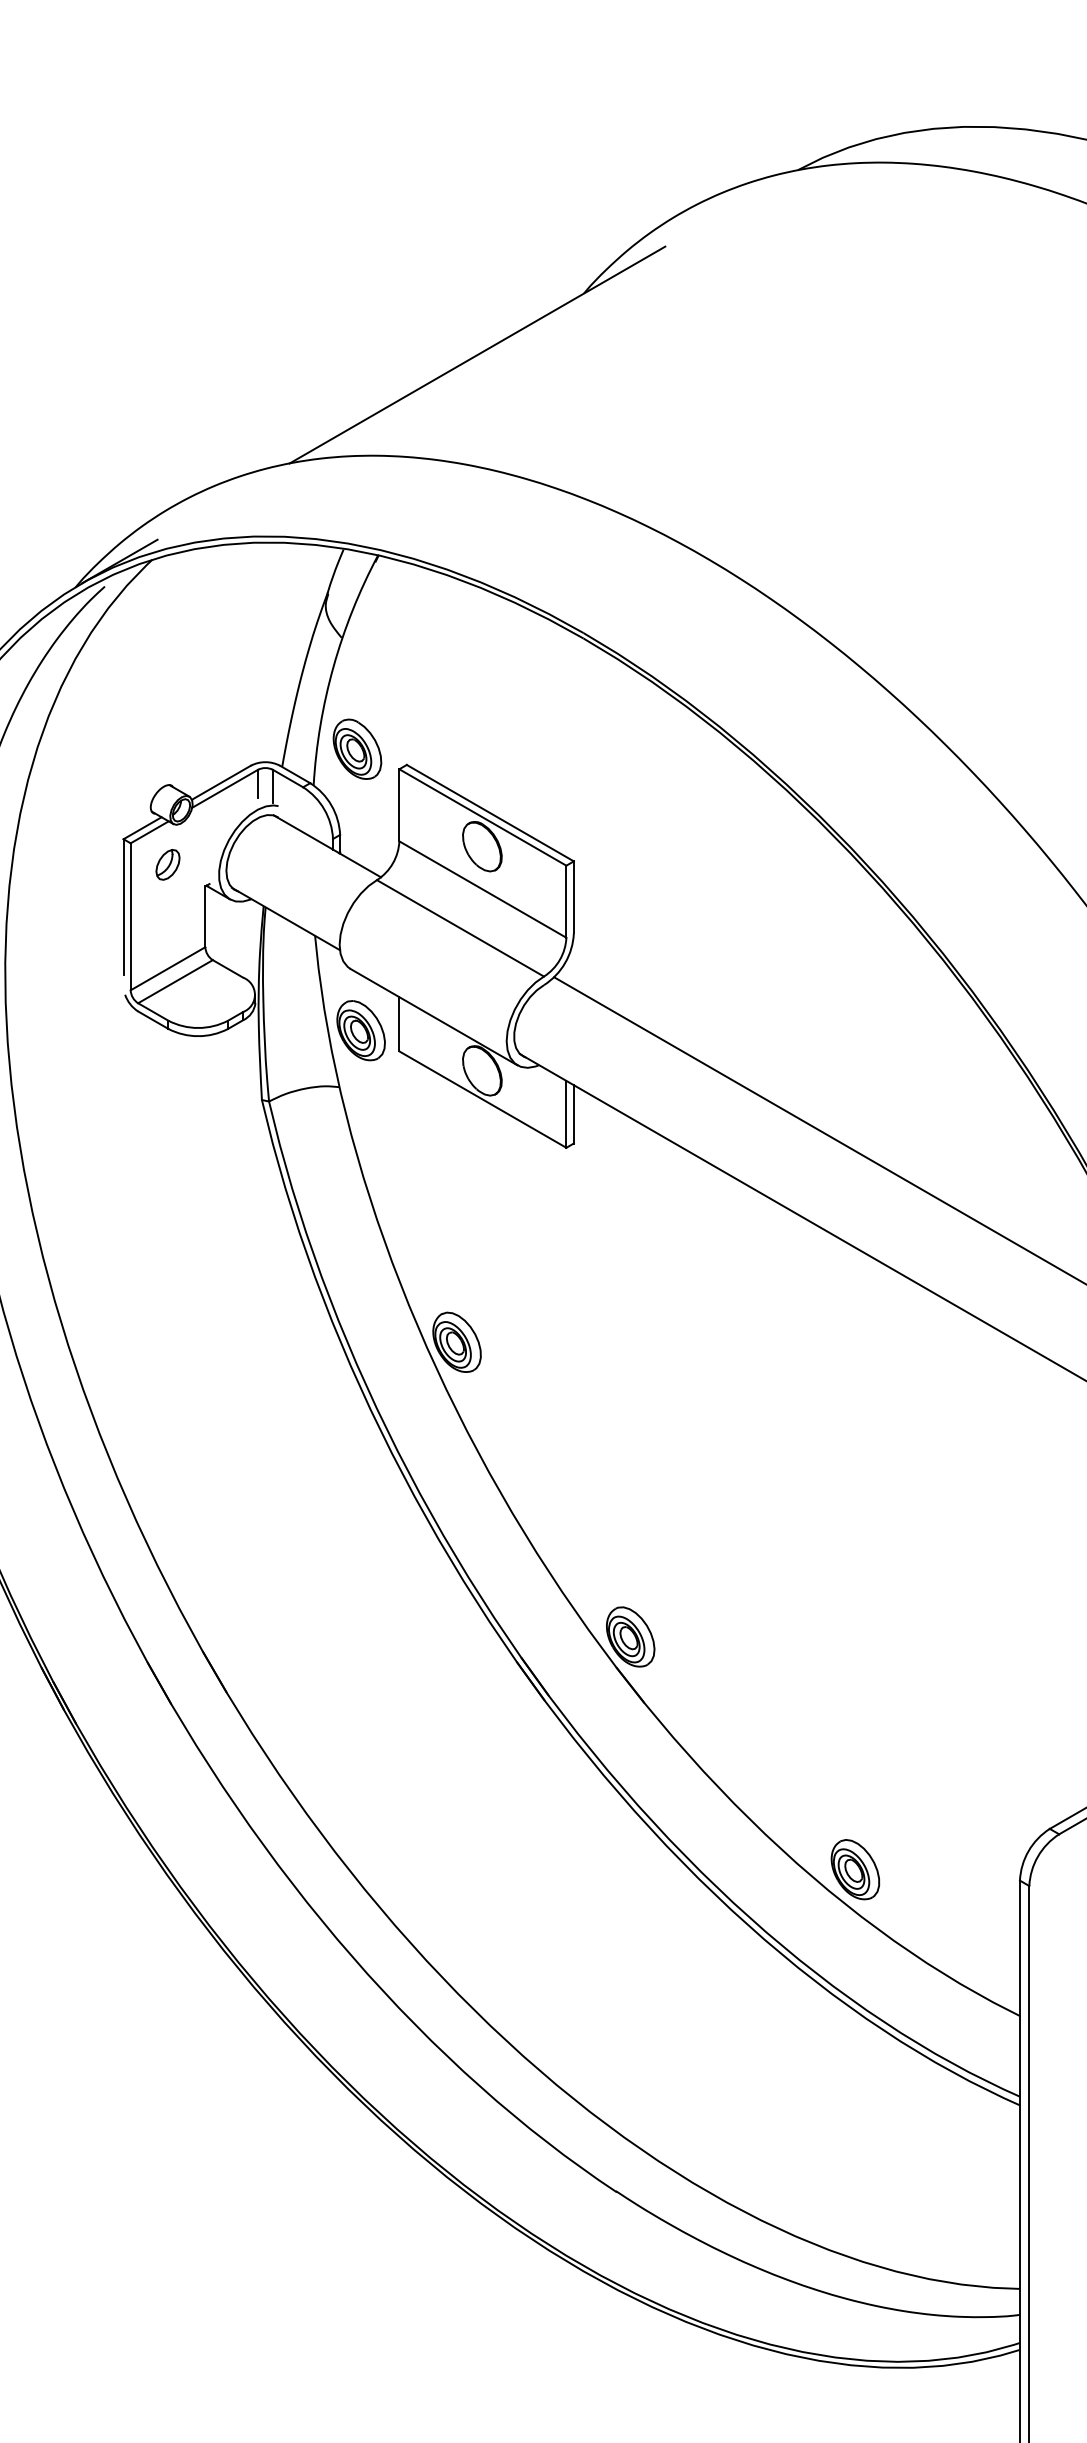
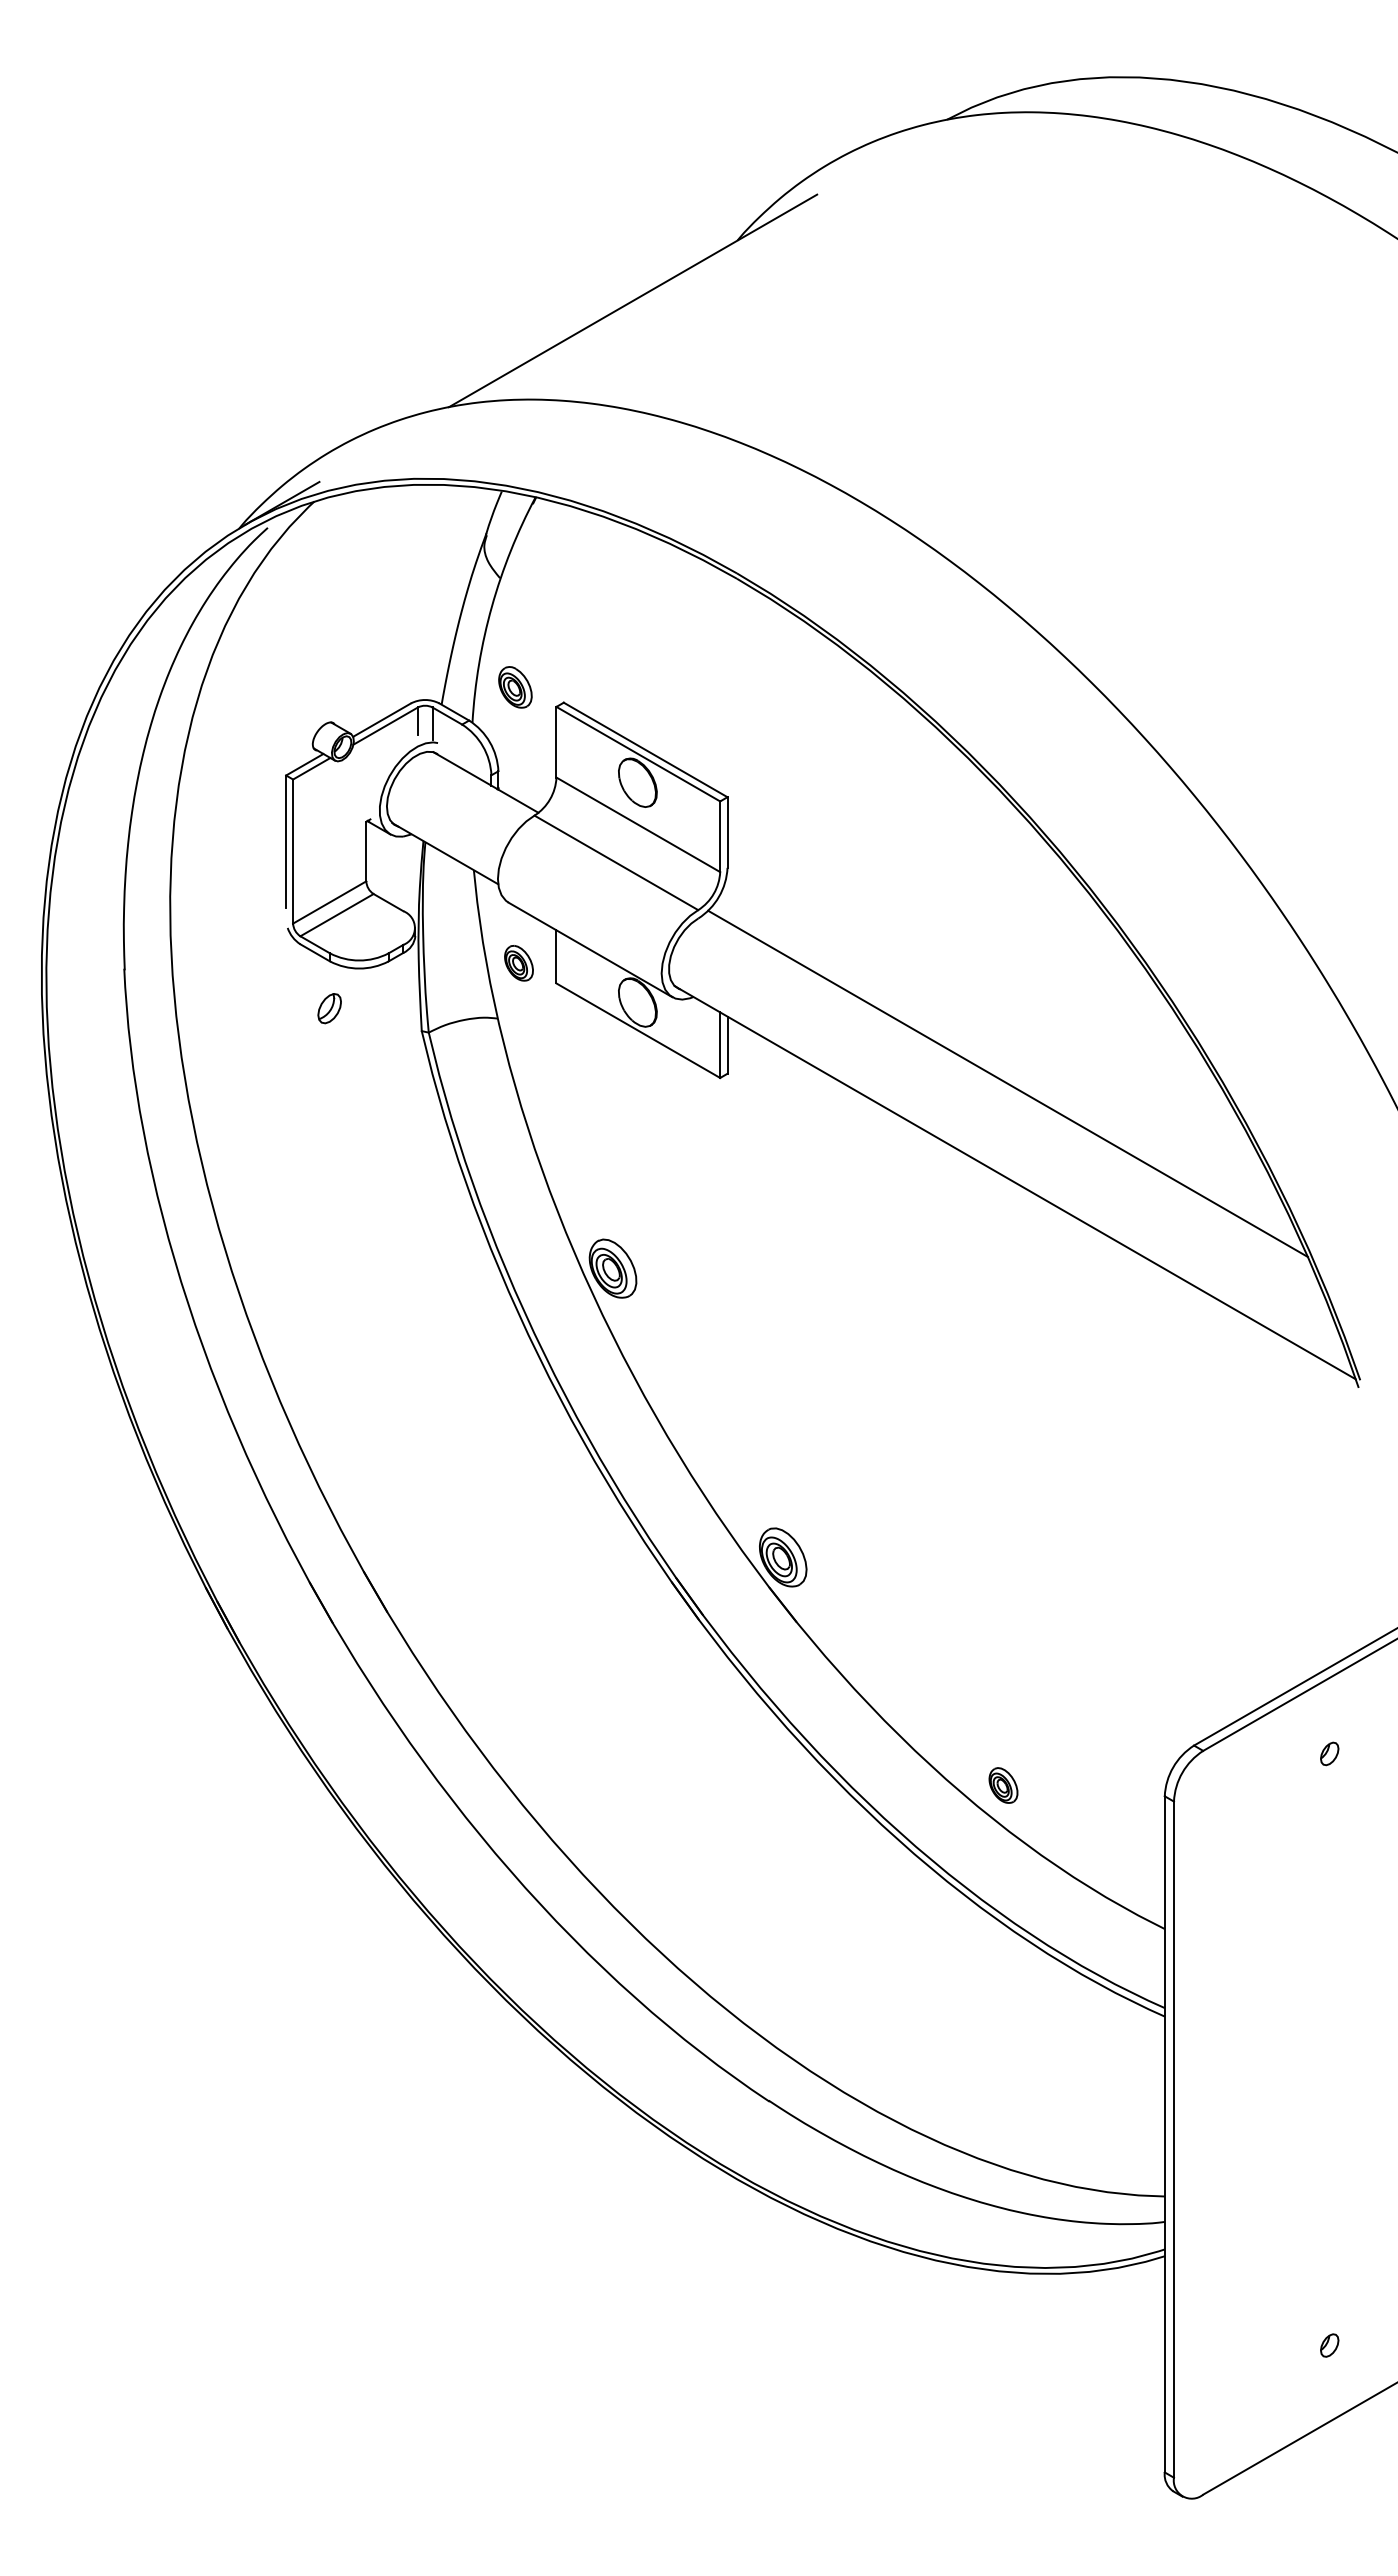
part: (357, 749) -> (515, 687), size x0.7
part: (167, 864) -> (329, 1008), moved
part: (360, 1031) -> (518, 963), size x0.6
part: (855, 1869) -> (1003, 1785), size x0.6

